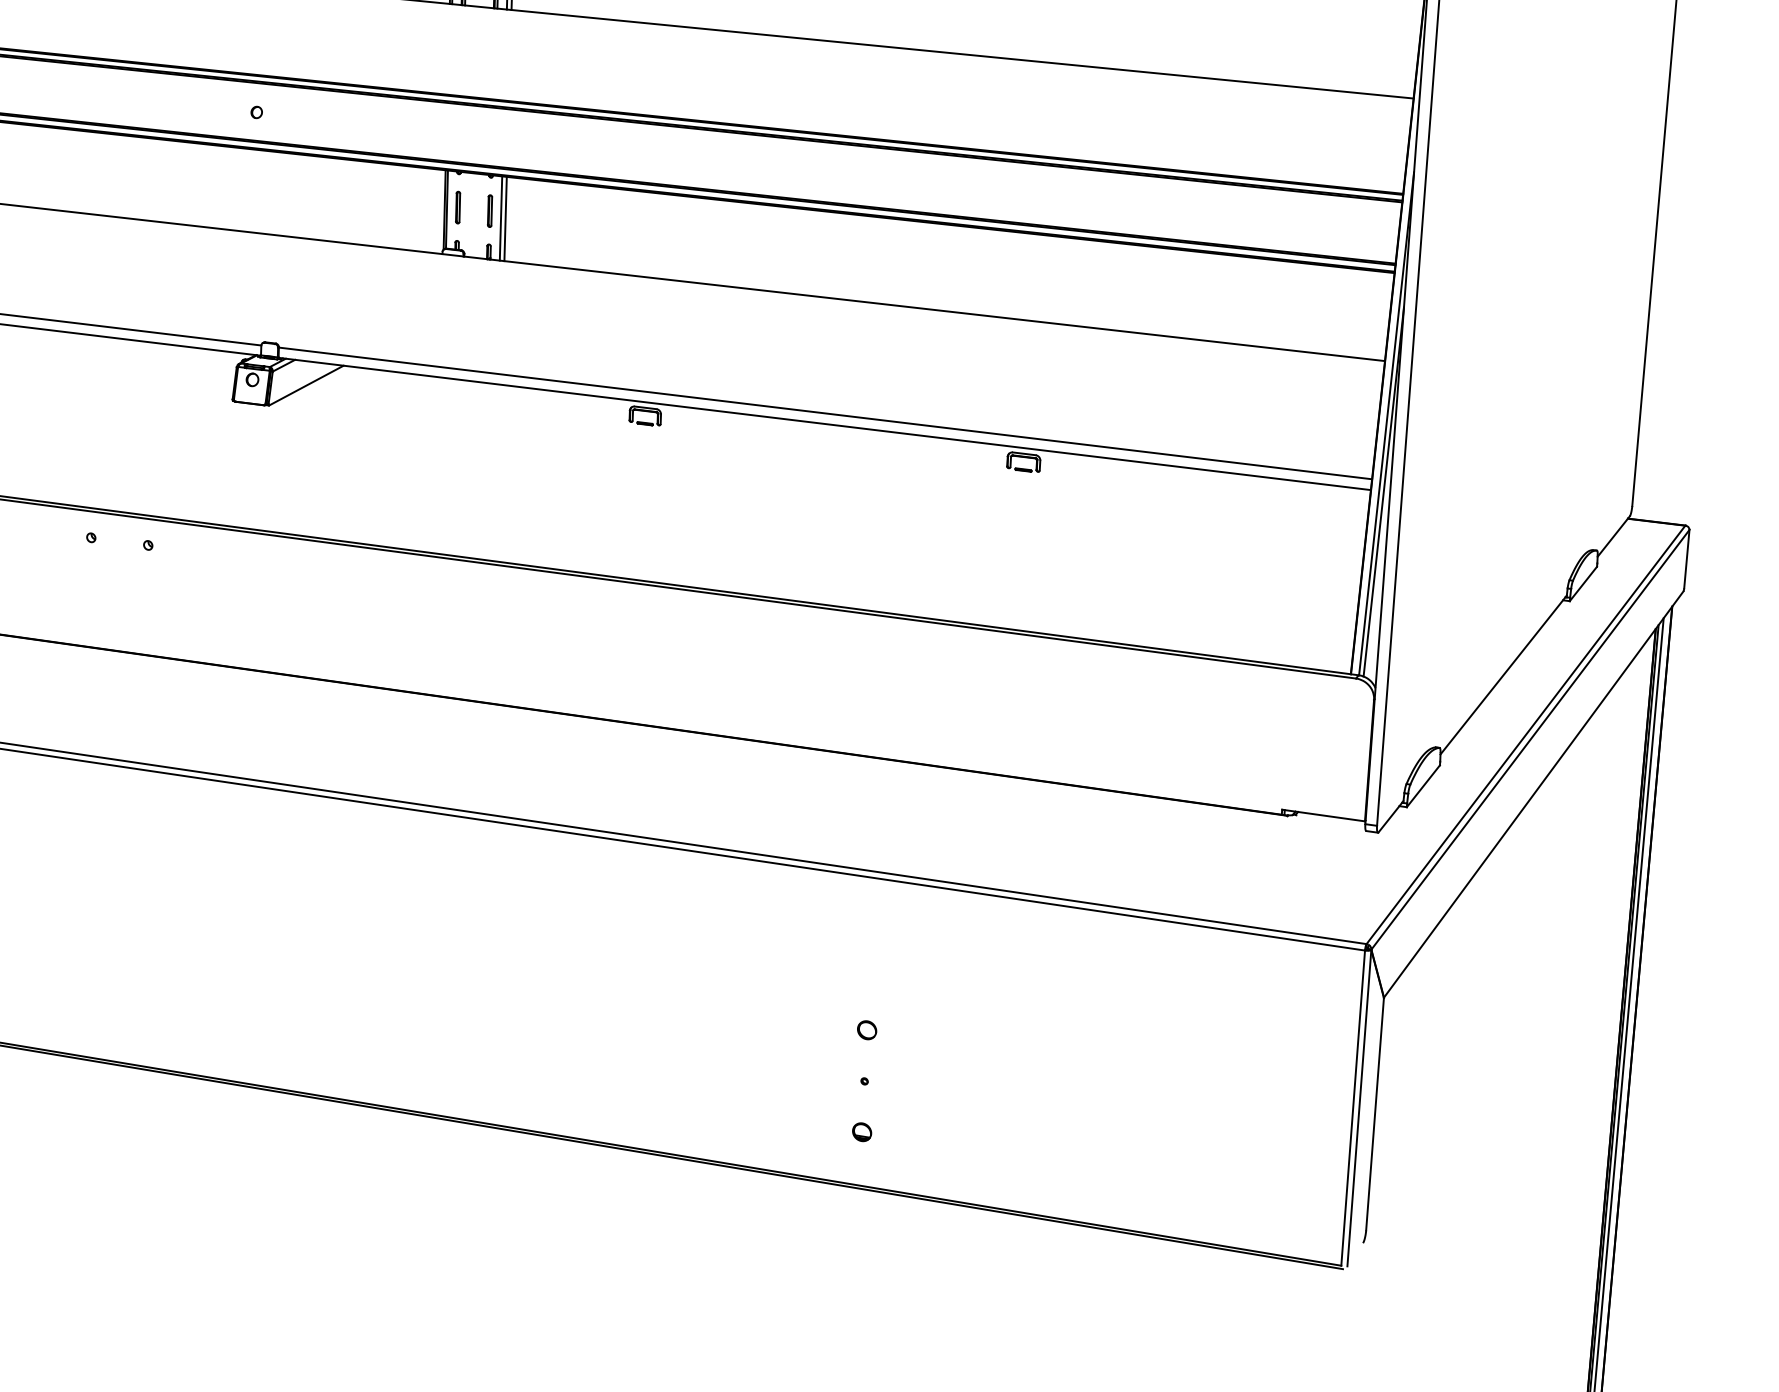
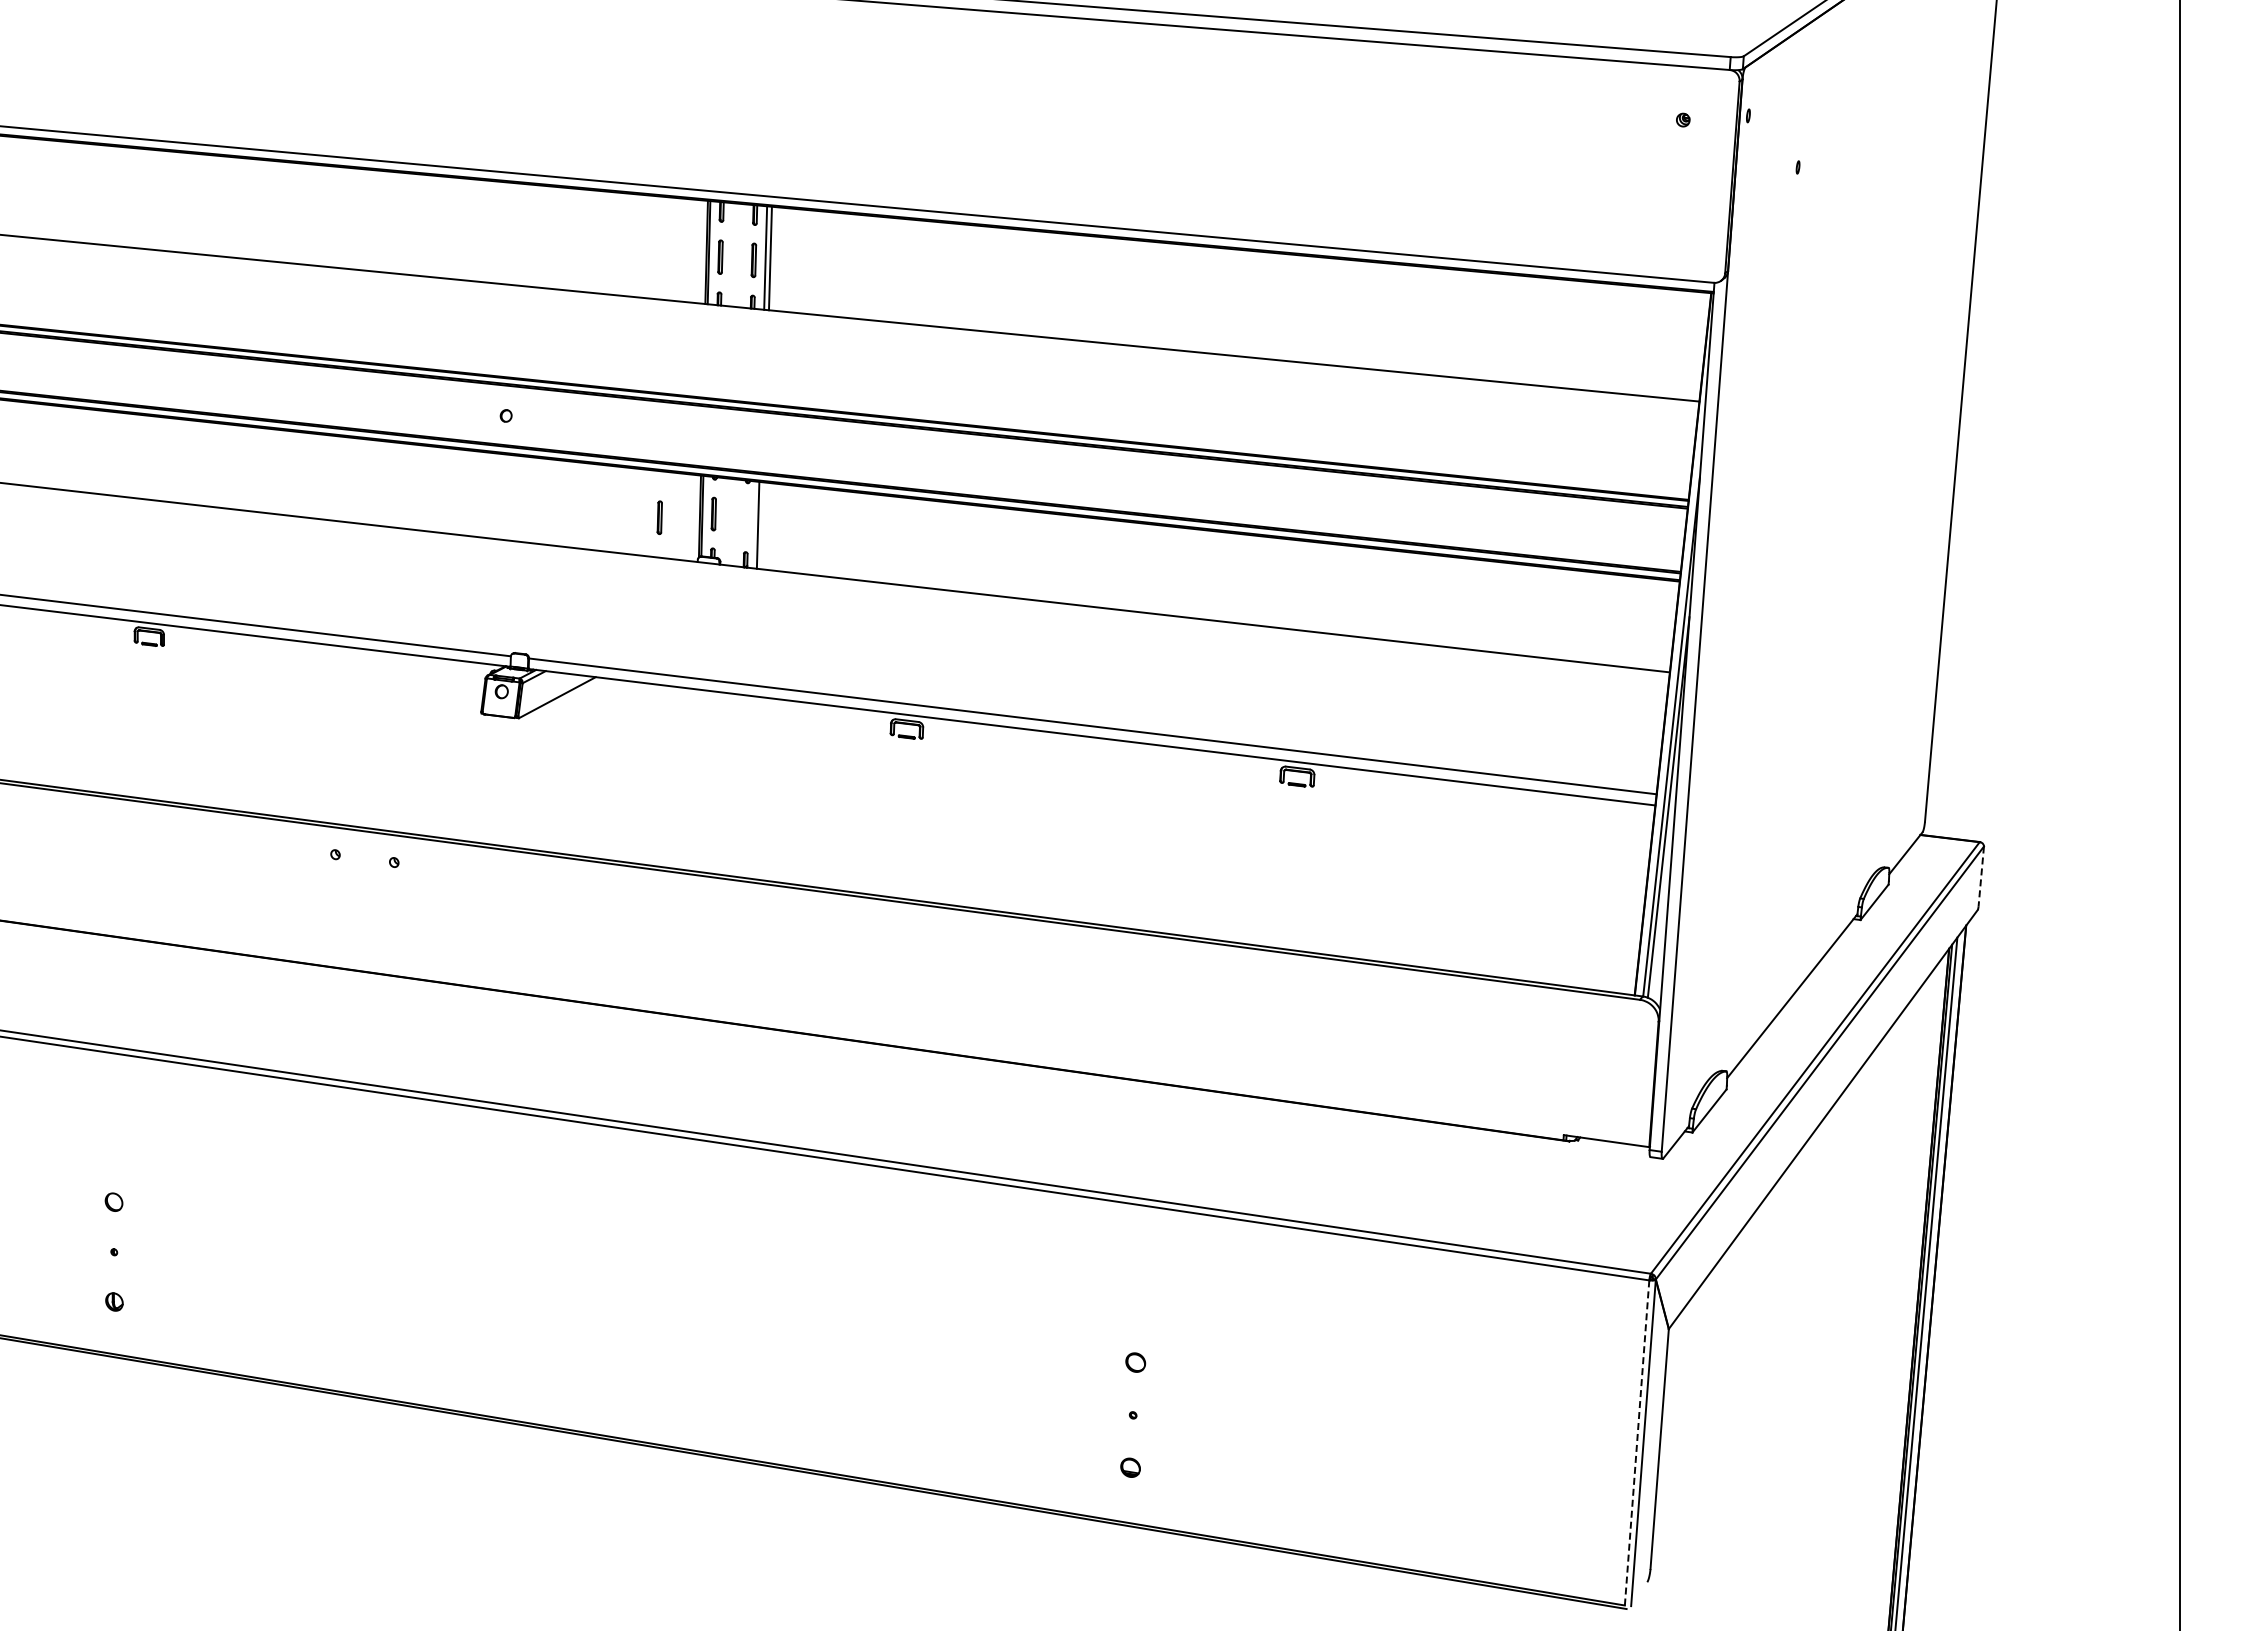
part: (489, 210) -> (659, 517), moved
line: (505, 218) -> (762, 525), removed
line: (1687, 559) -> (1981, 877), solid -> dashed
line: (1353, 1107) -> (1637, 1442), solid -> dashed

